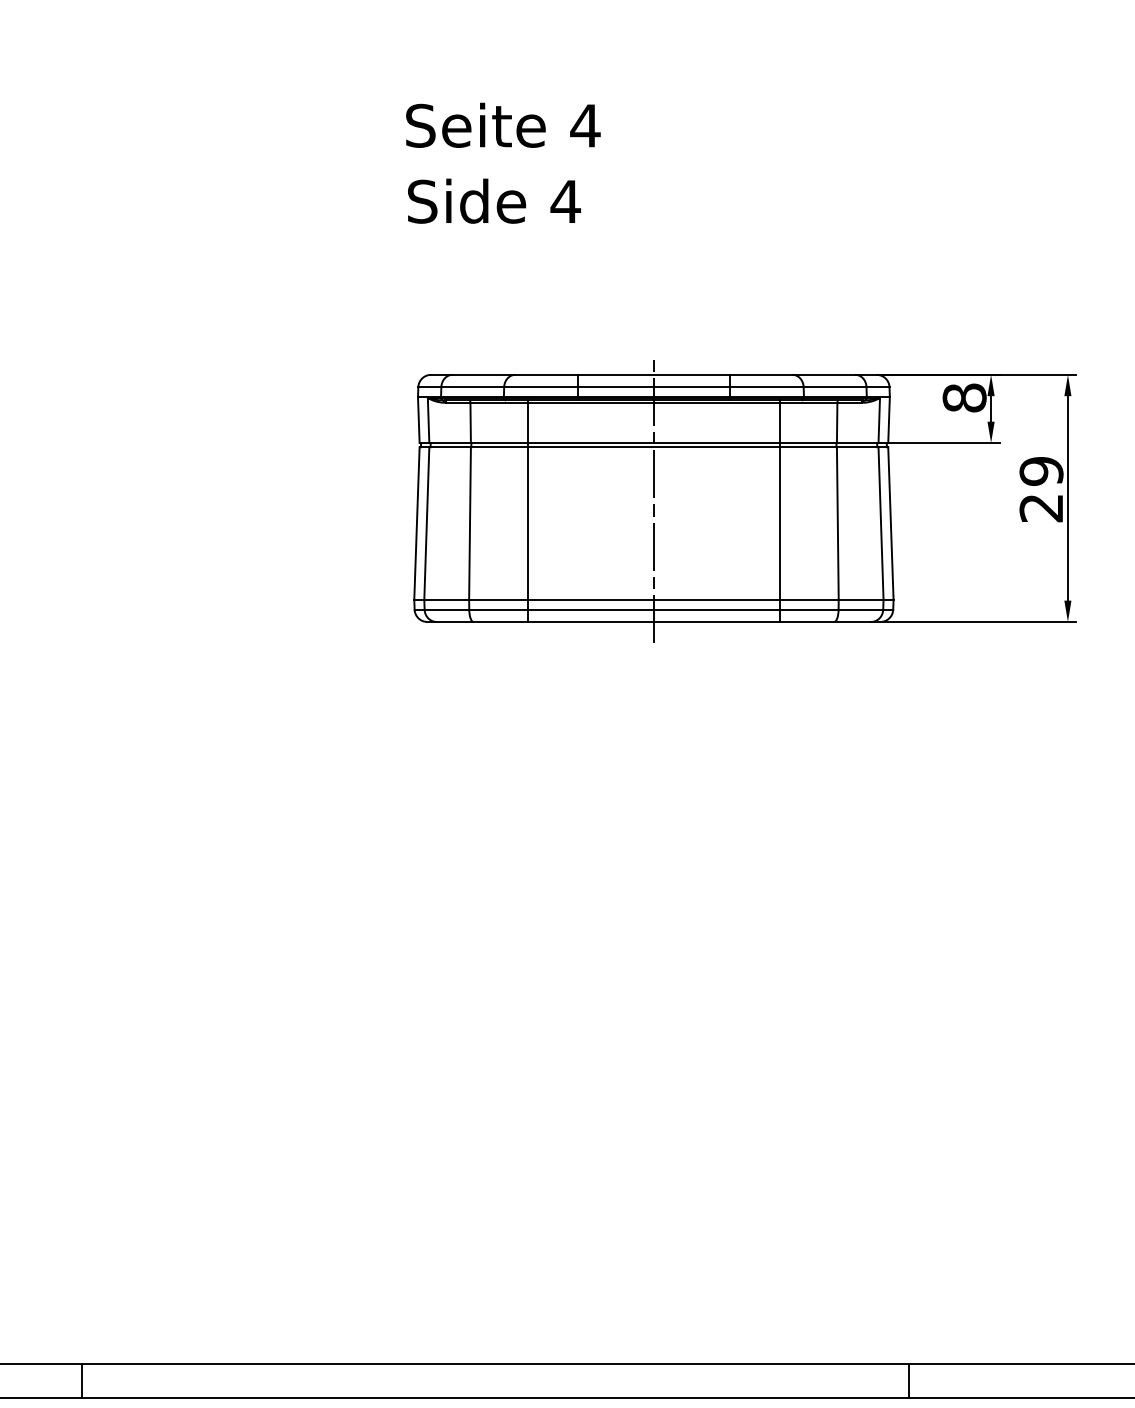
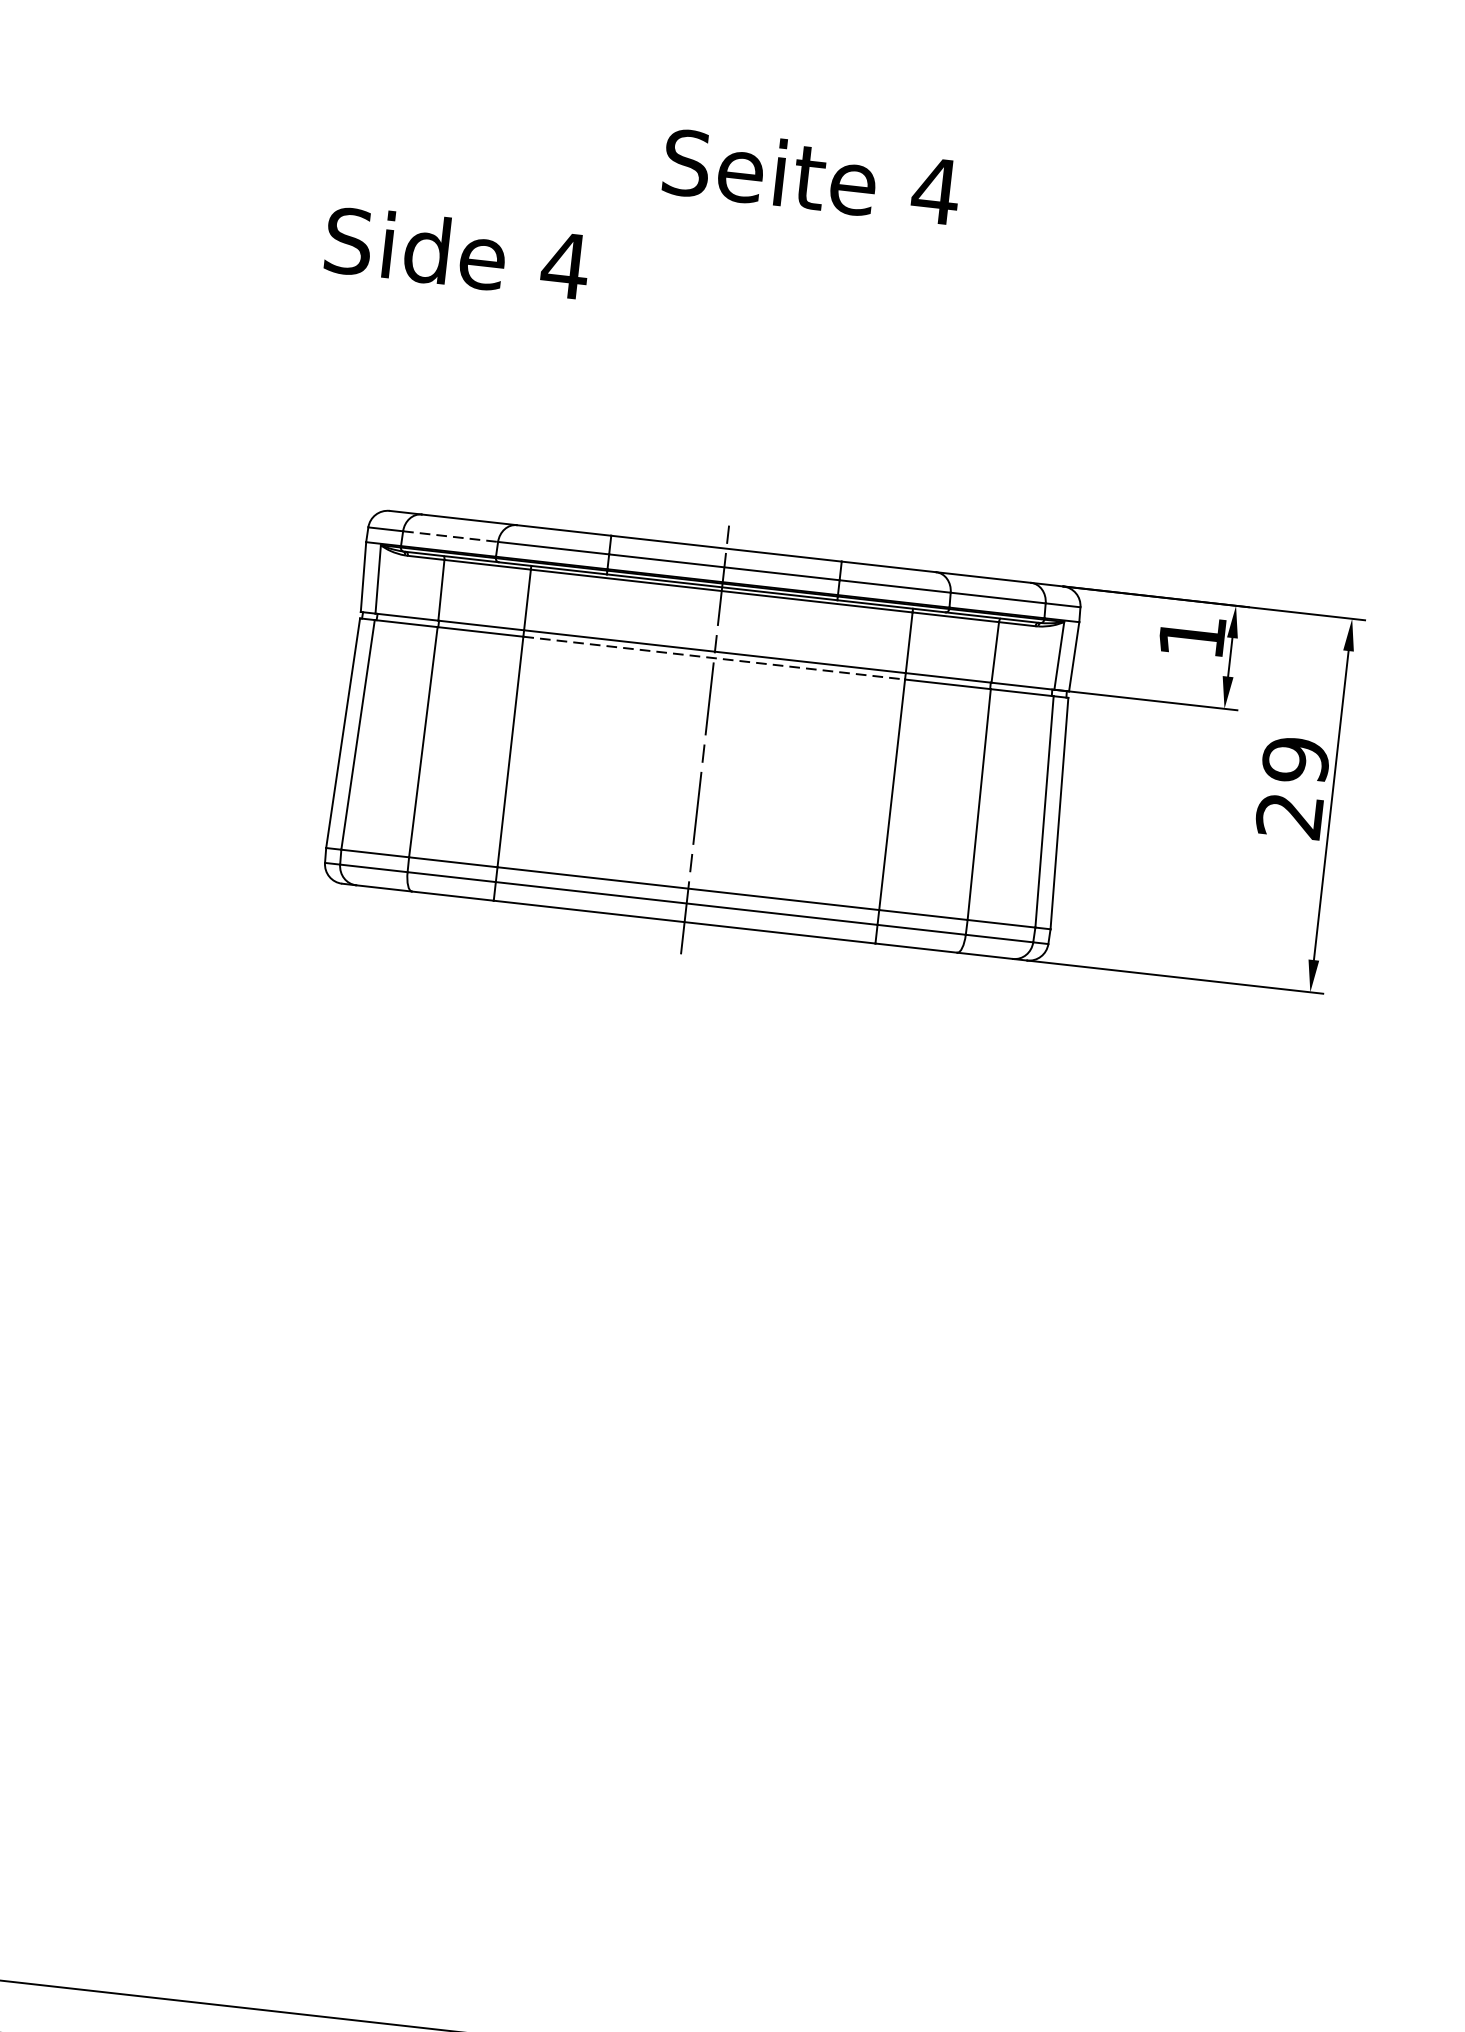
text: (503, 124) -> (812, 175), moved
text: (494, 200) -> (457, 251), moved
line: (473, 387) -> (451, 537), solid -> dashed
text: (964, 397) -> (1192, 635), 8 -> 1
line: (654, 447) -> (715, 658), solid -> dashed

